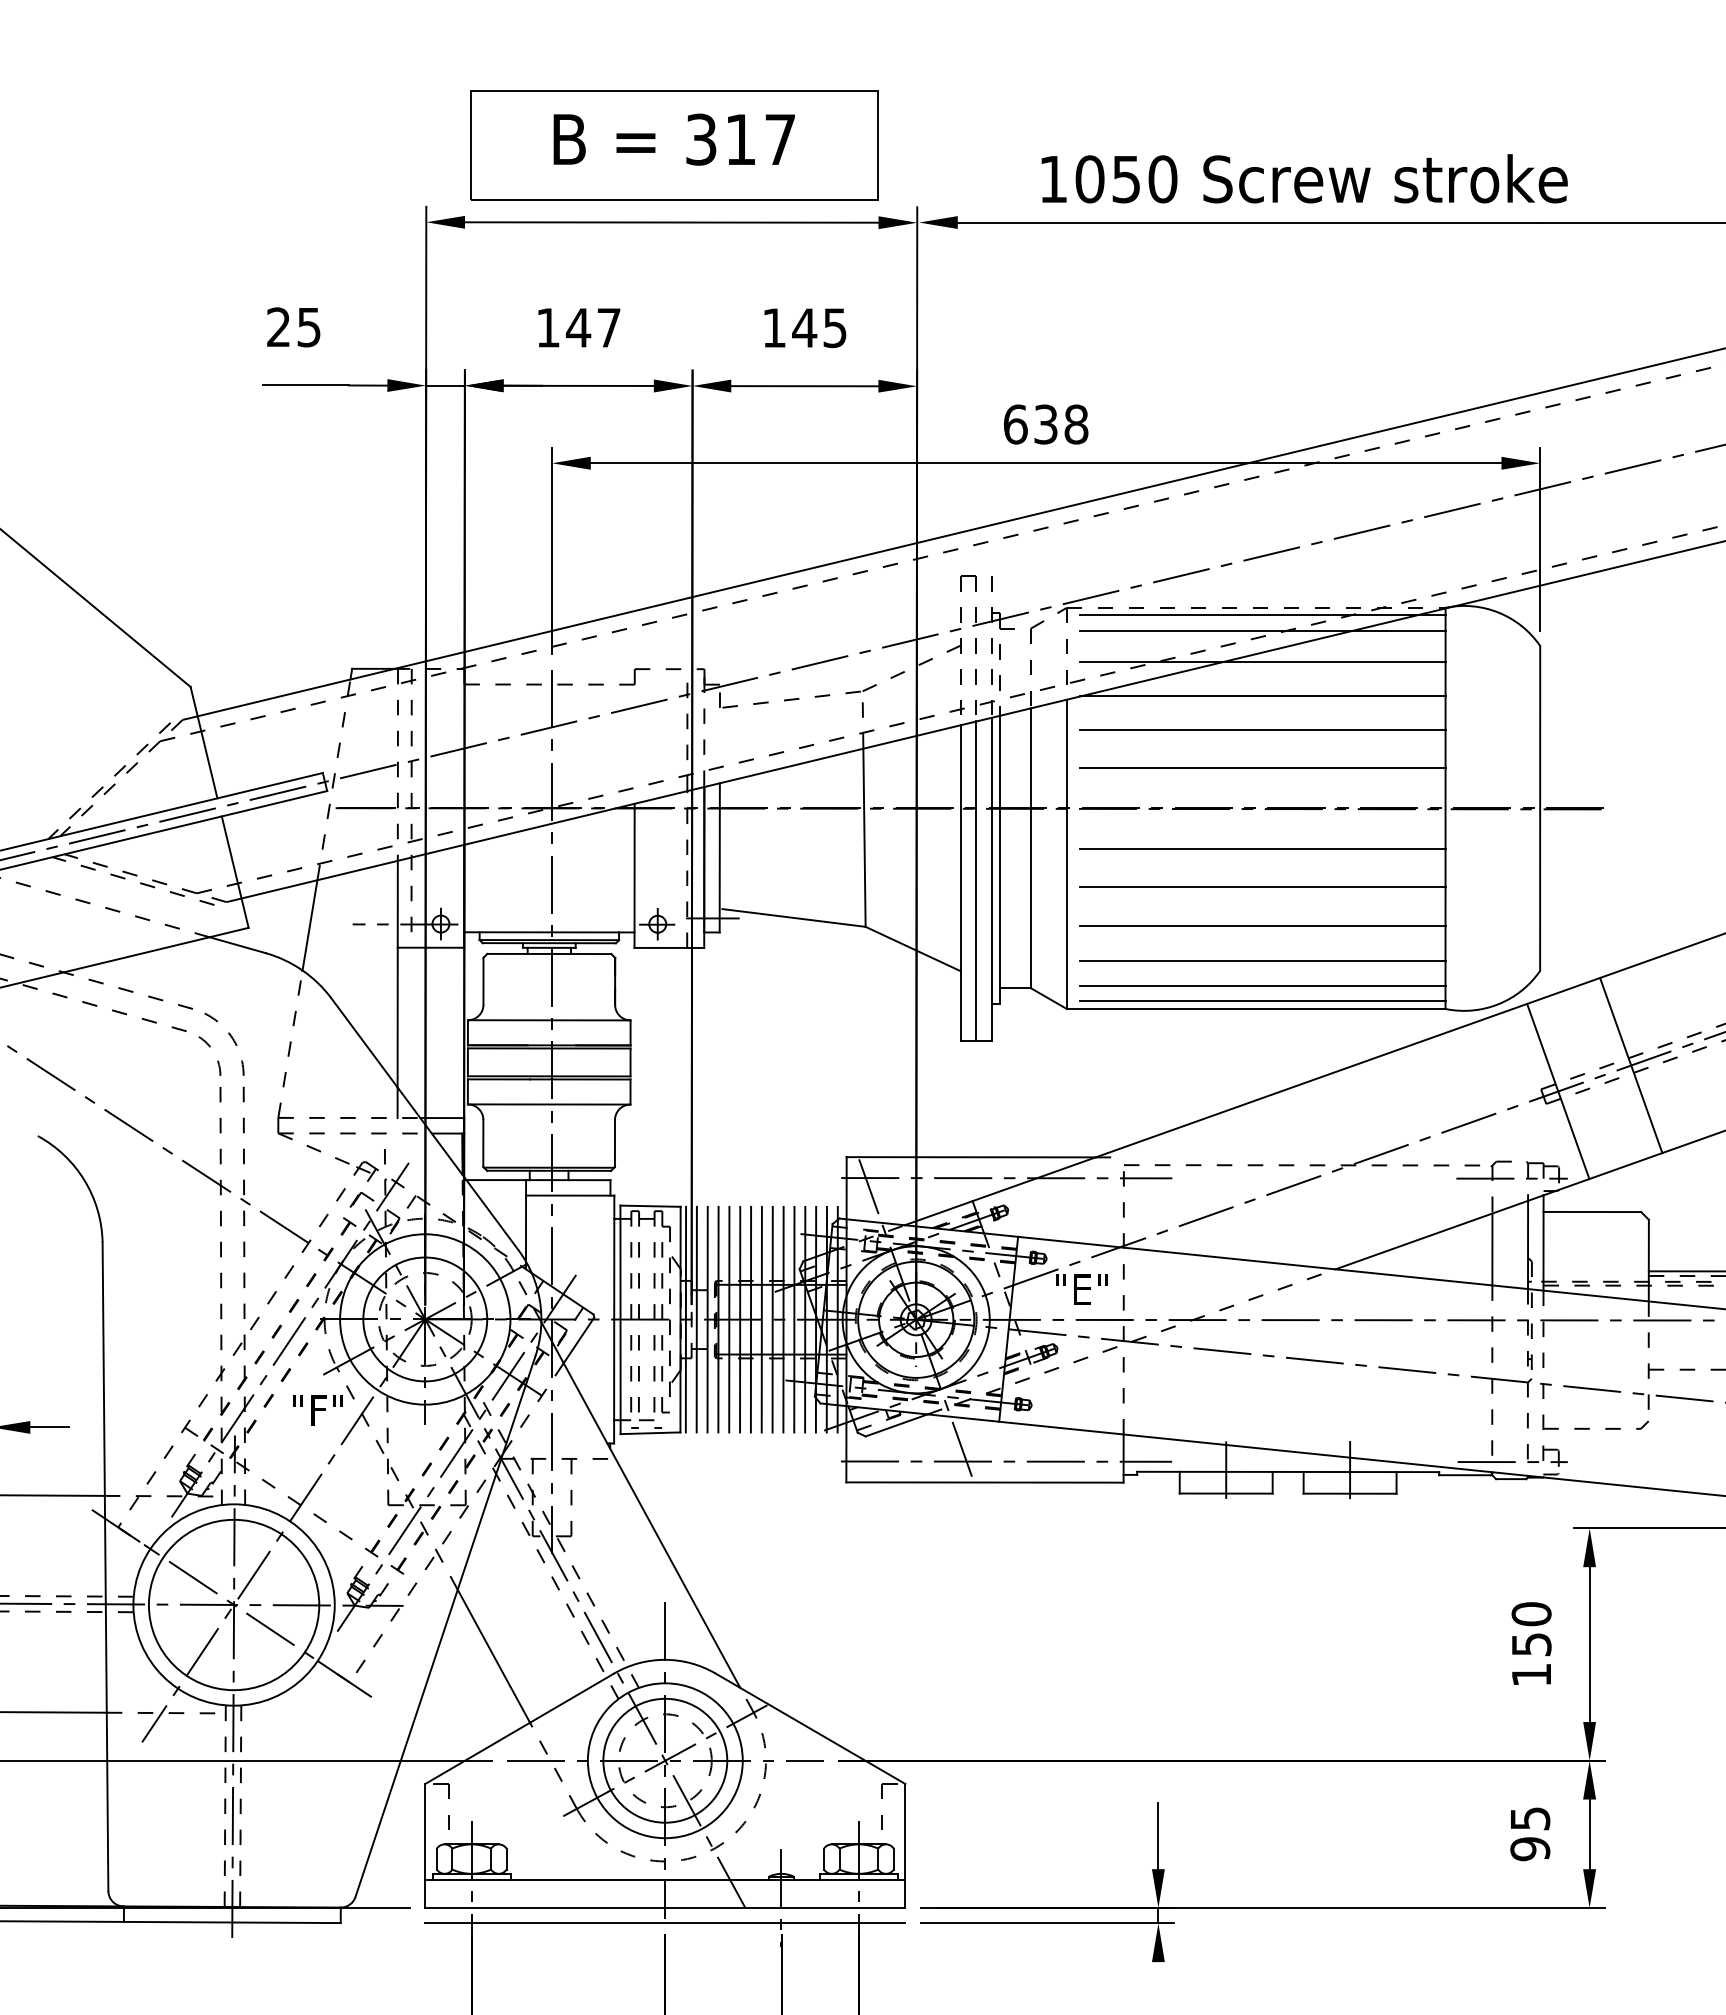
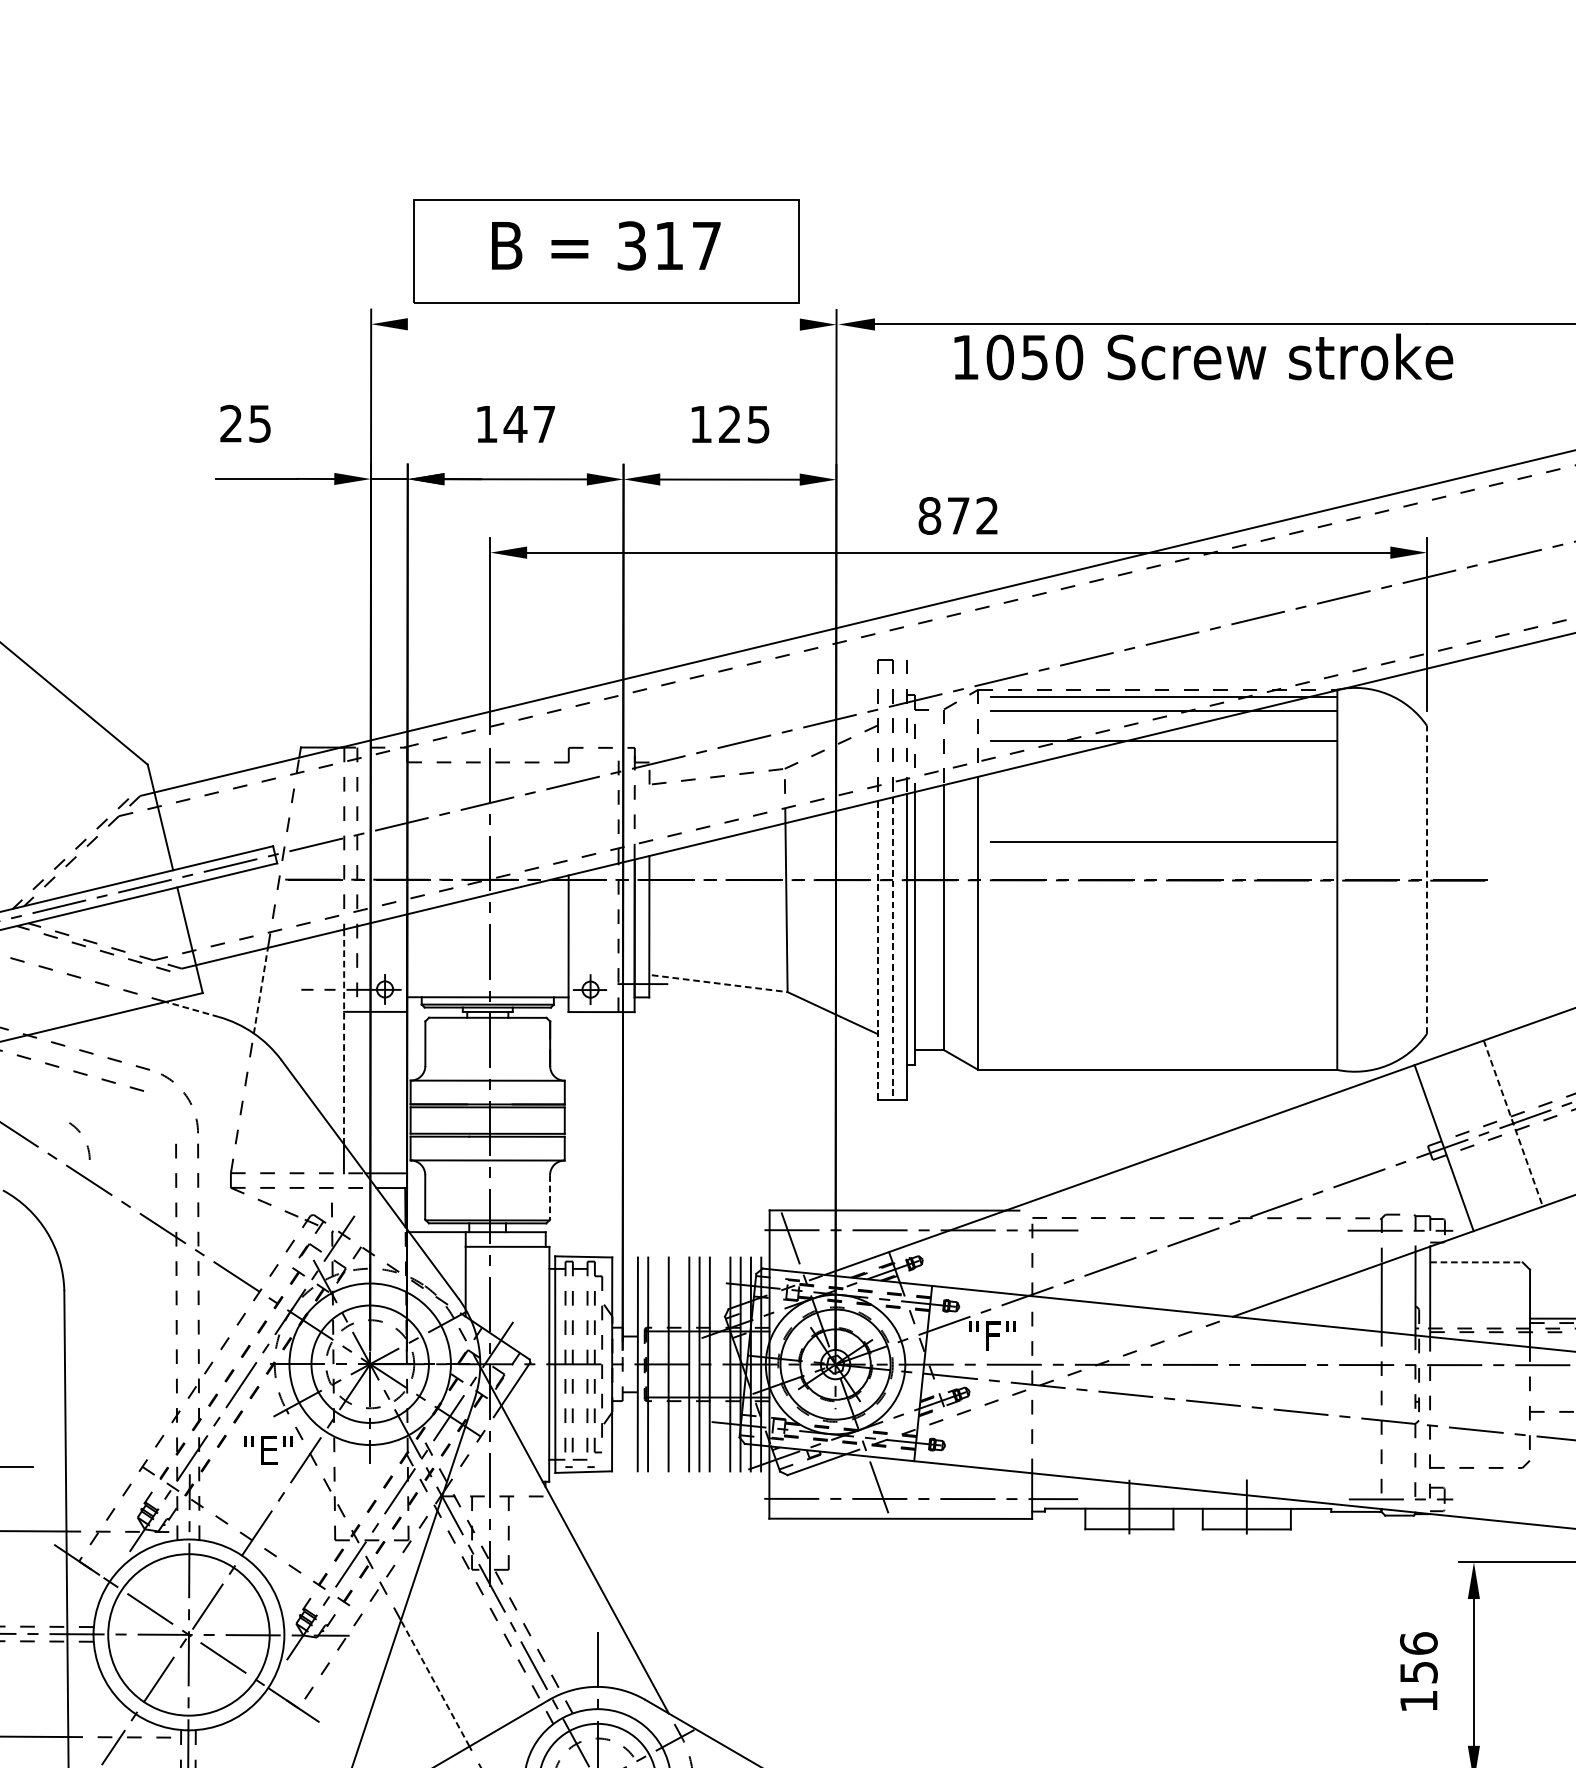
text: (1304, 178) -> (1203, 356), moved
line: (671, 222) -> (603, 324), removed
text: (804, 327) -> (729, 423), 145 -> 125
text: (1045, 424) -> (958, 515), 638 -> 872
line: (1262, 695) -> (1163, 772), removed
line: (1262, 729) -> (1163, 805), removed
line: (1540, 807) -> (1427, 878), solid -> dashed
line: (1262, 848) -> (1163, 917), removed
line: (976, 881) -> (892, 949), solid -> dashed
line: (960, 882) -> (877, 950), solid -> dashed
line: (1262, 887) -> (1163, 954), removed
line: (794, 918) -> (720, 984), solid -> dashed
line: (309, 925) -> (260, 990), solid -> dashed
line: (1262, 925) -> (1163, 990), removed
line: (237, 945) -> (192, 1009), solid -> dashed
line: (1262, 961) -> (1163, 1024), removed
line: (397, 974) -> (343, 1037), solid -> dashed
line: (1262, 986) -> (1163, 1048), removed
line: (1262, 1001) -> (1163, 1062), removed
arc: (209, 1047) -> (79, 1132), moved
line: (1631, 1065) -> (1513, 1123), solid -> dashed
line: (614, 1144) -> (549, 1198), solid -> dashed
line: (1592, 1212) -> (1476, 1262), solid -> dashed
text: (1081, 1289) -> (992, 1335), "E" -> "F"
line: (685, 1319) -> (616, 1364), removed
line: (696, 1319) -> (627, 1364), removed
line: (729, 1319) -> (658, 1364), removed
line: (750, 1319) -> (678, 1364), removed
line: (794, 1319) -> (720, 1364), removed
text: (317, 1410) -> (268, 1450), "F" -> "E"
text: (1531, 1614) -> (1418, 1643), 150 -> 156
line: (493, 1656) -> (434, 1683), solid -> dashed

